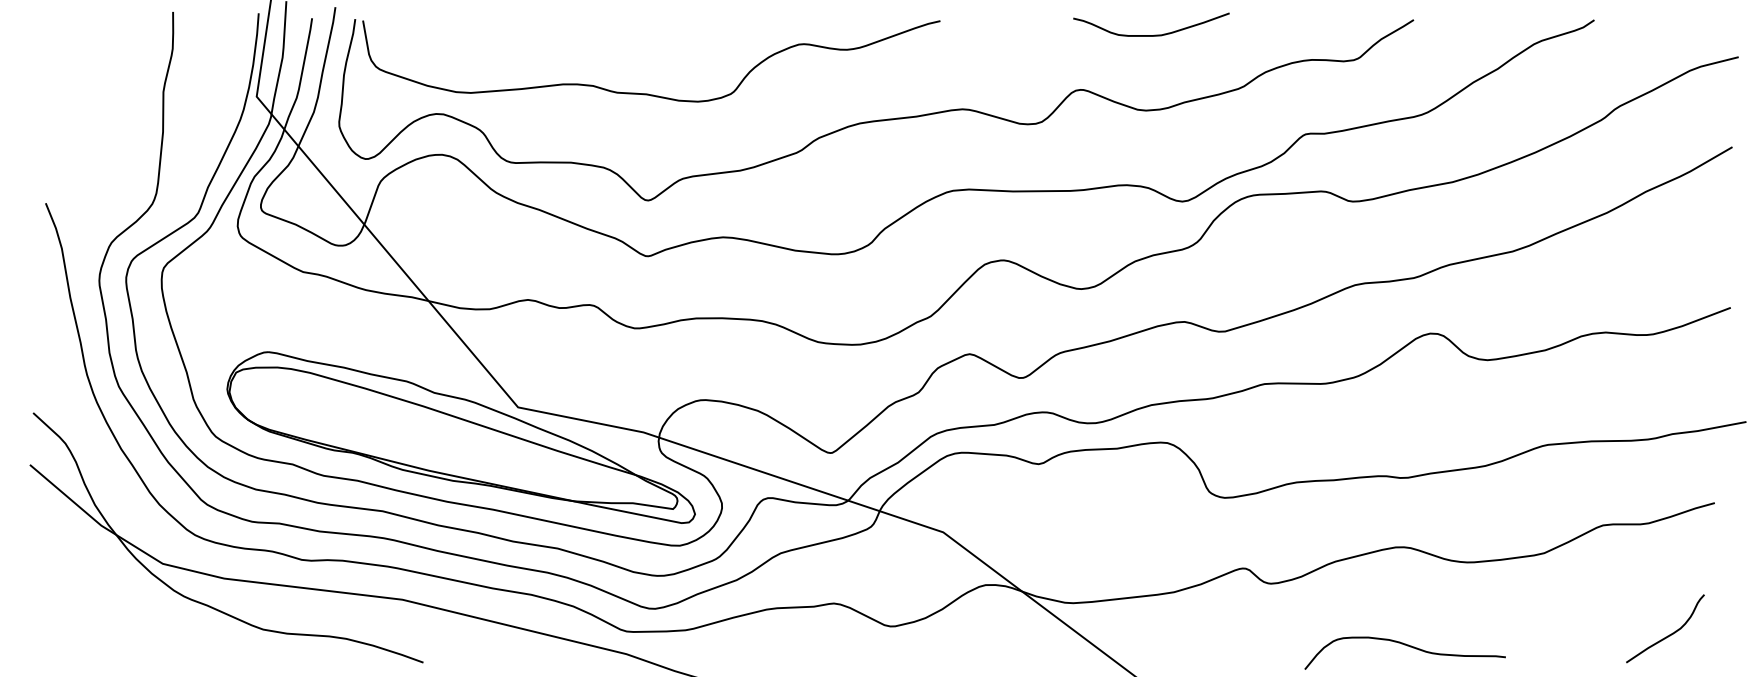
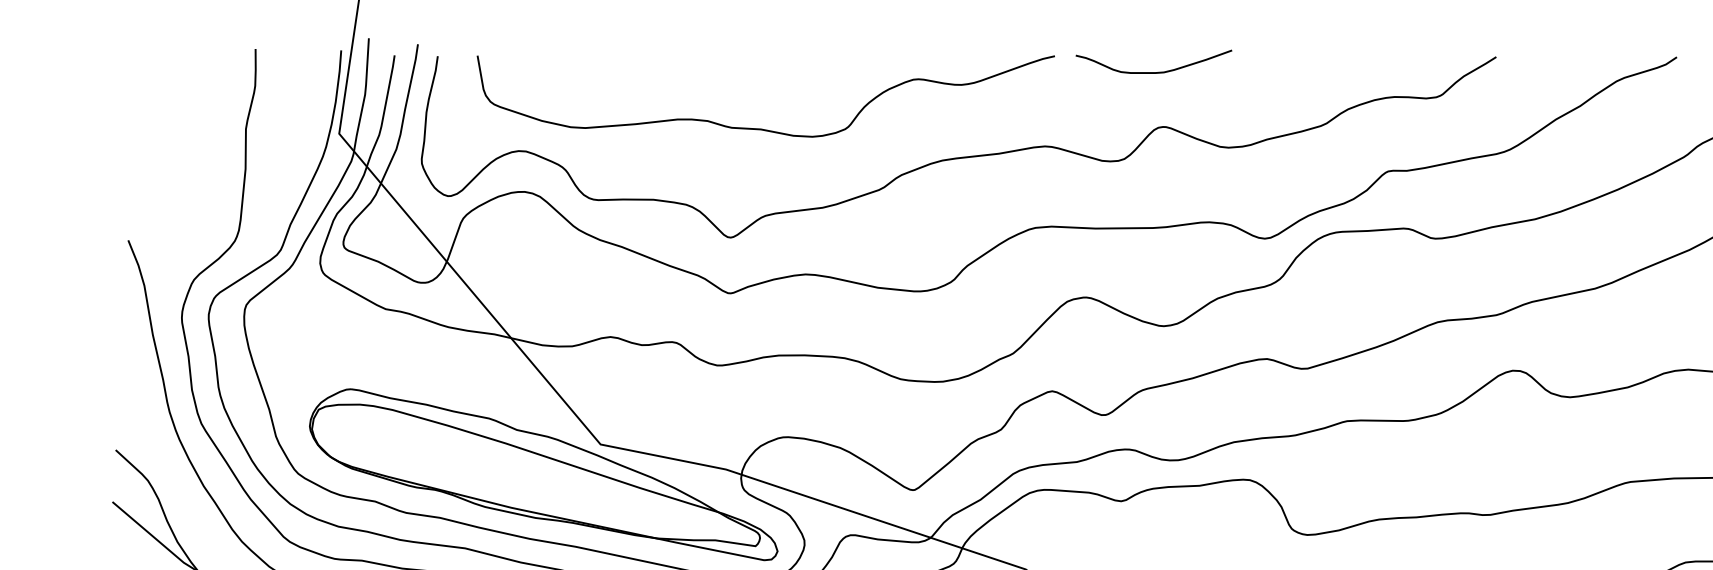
curve: (1154, 34) -> (1157, 71), moved
curve: (648, 93) -> (763, 128), moved

